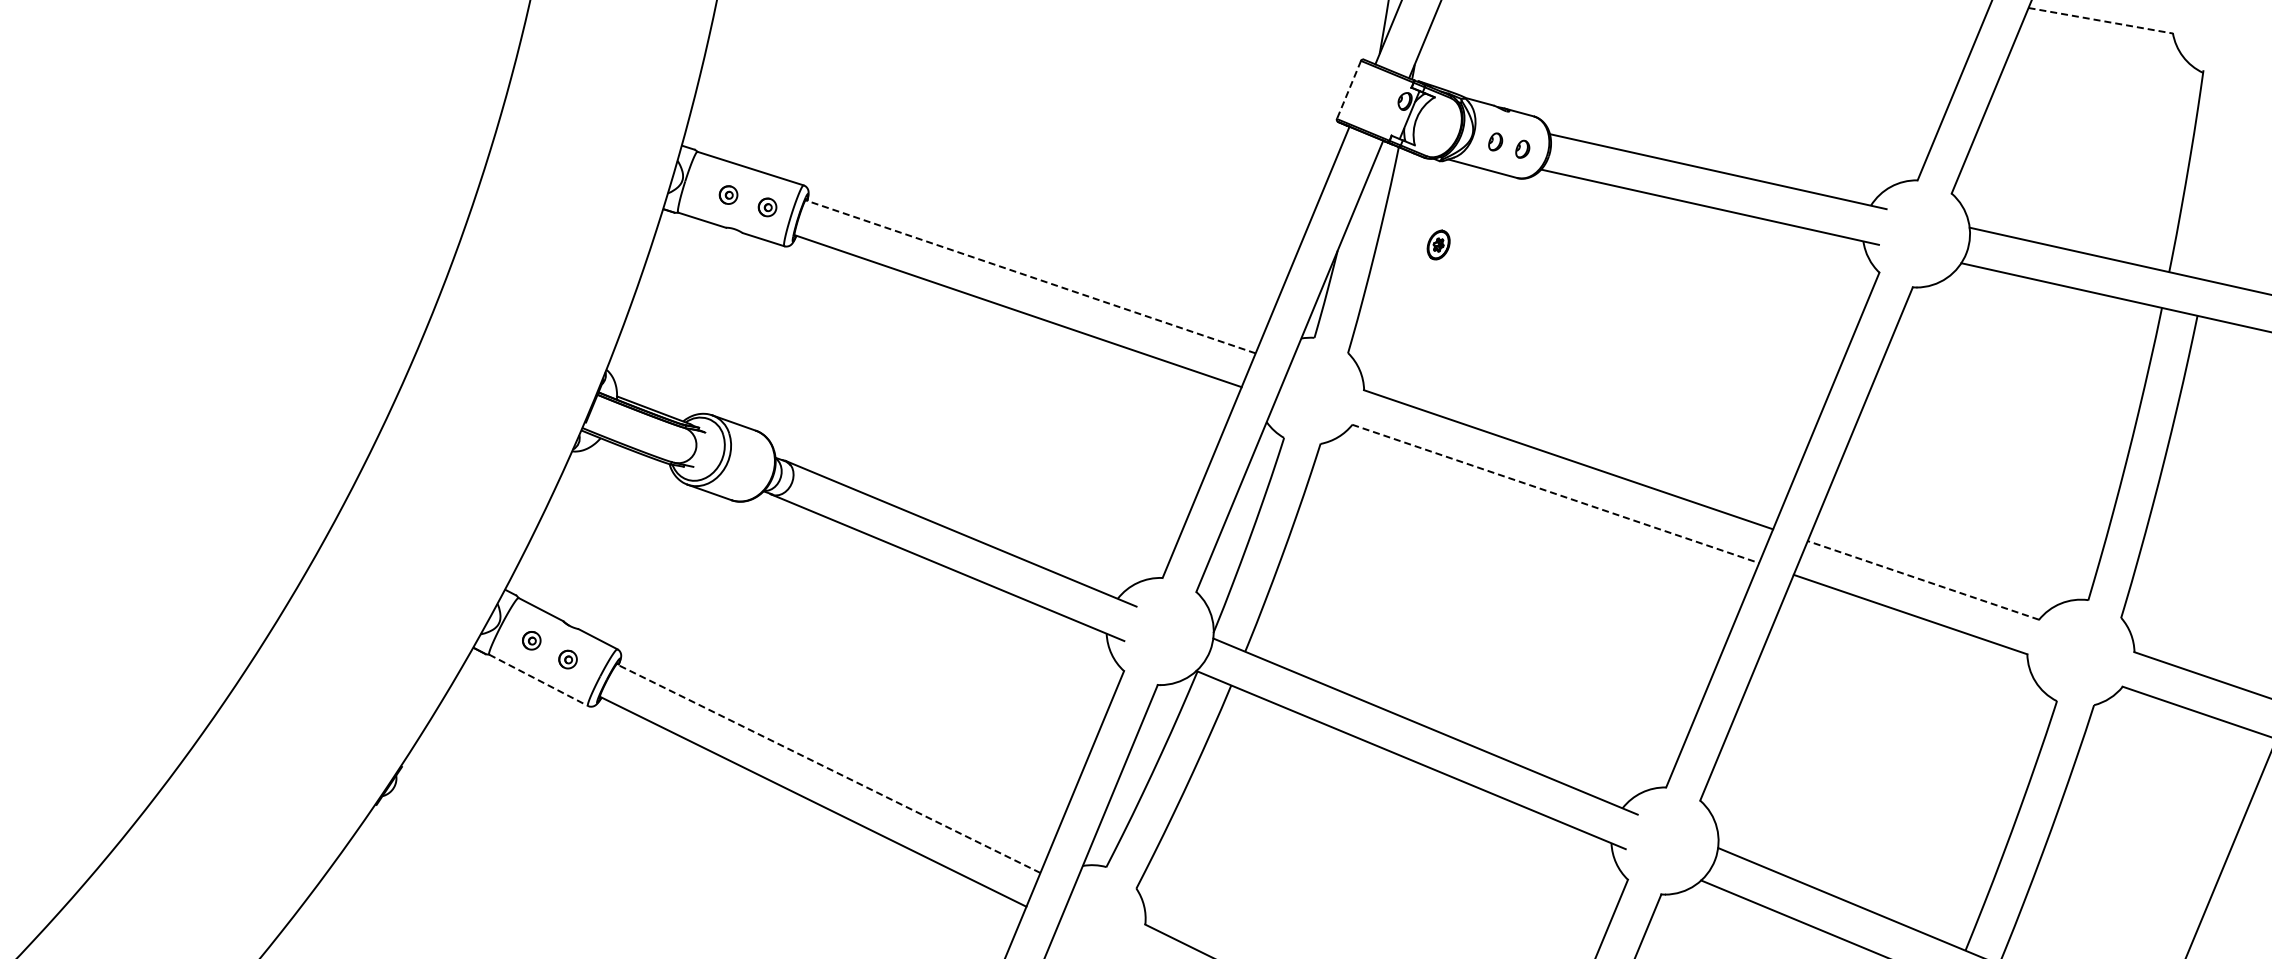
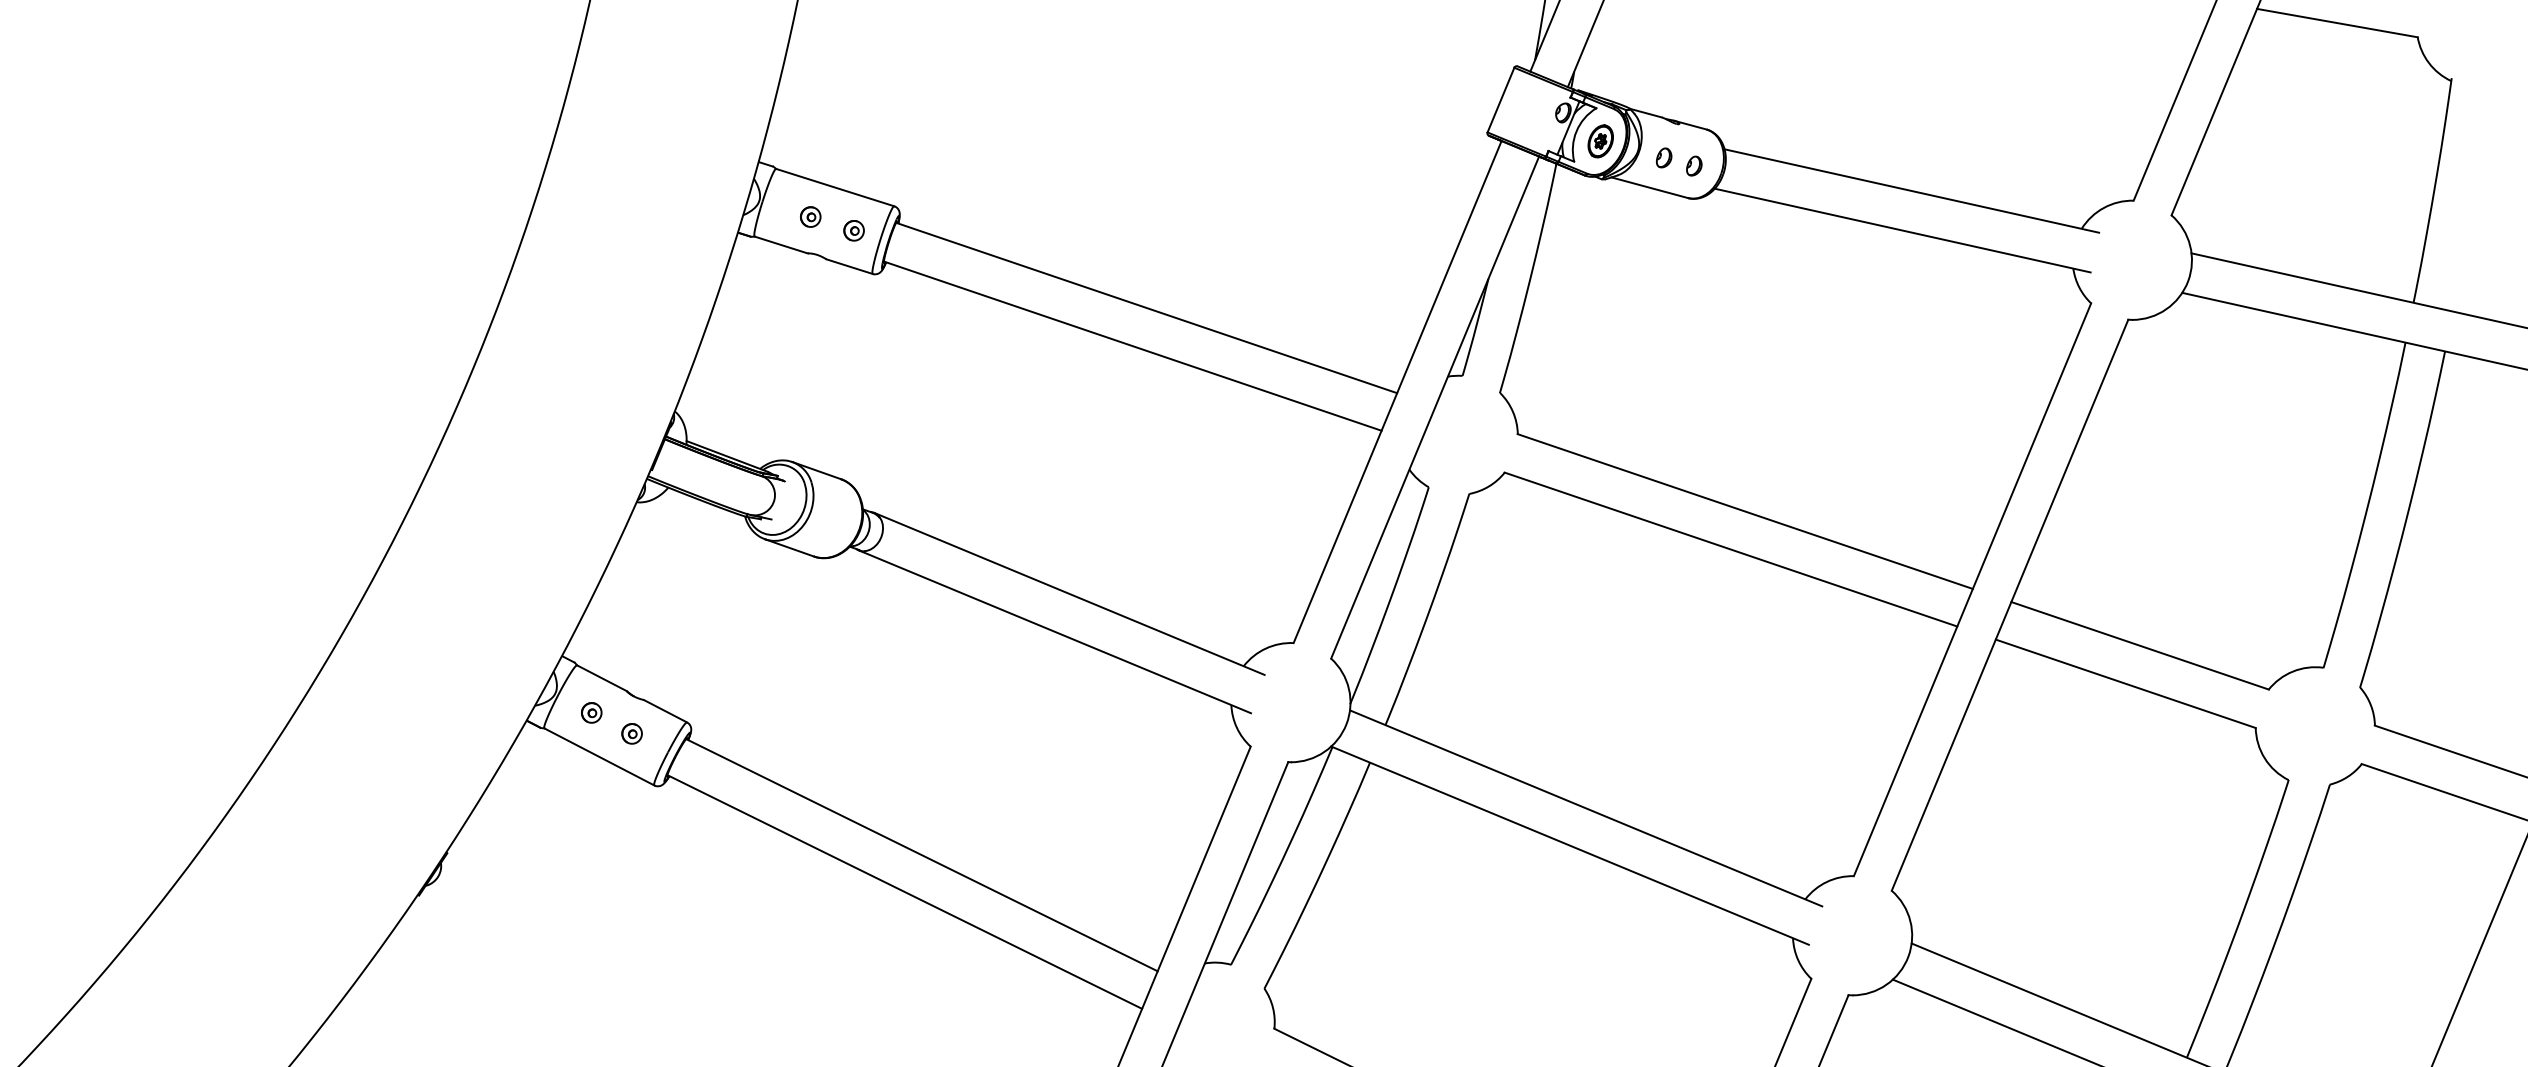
line: (2101, 20) -> (2338, 22), dashed -> solid
line: (1348, 90) -> (1500, 100), dashed -> solid
part: (1438, 244) -> (1600, 140), moved
line: (1030, 276) -> (1146, 307), dashed -> solid
line: (1555, 493) -> (1730, 549), dashed -> solid
line: (1922, 580) -> (2139, 645), dashed -> solid
line: (538, 680) -> (599, 757), dashed -> solid
line: (828, 768) -> (921, 855), dashed -> solid

